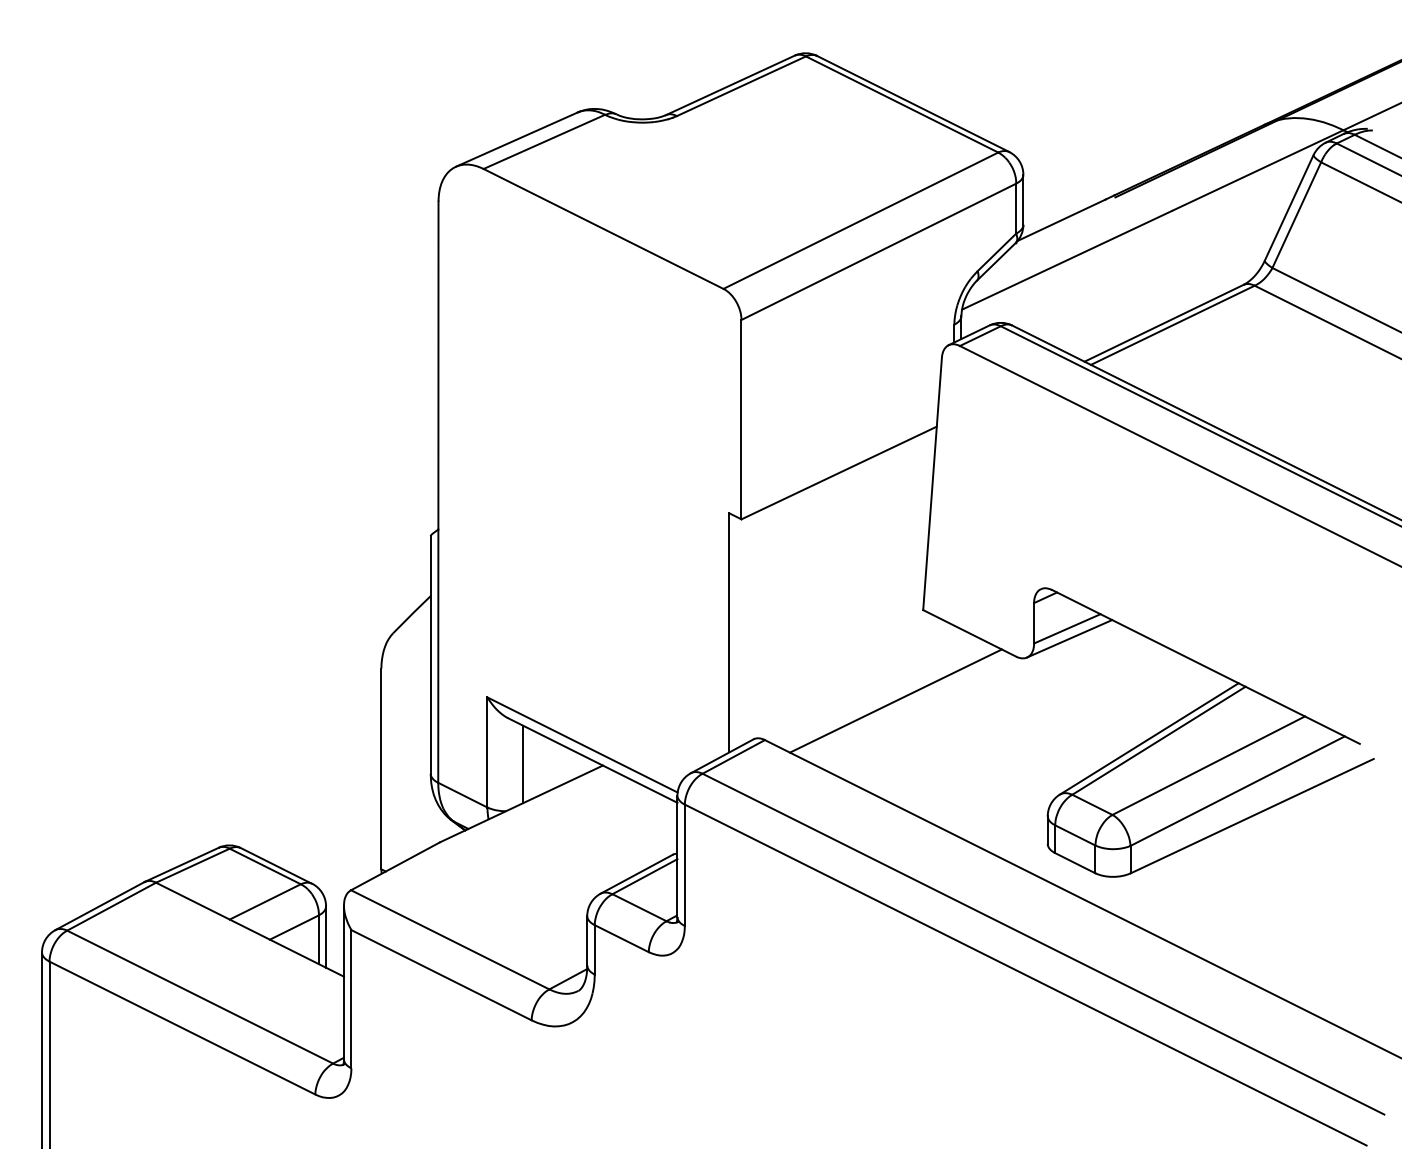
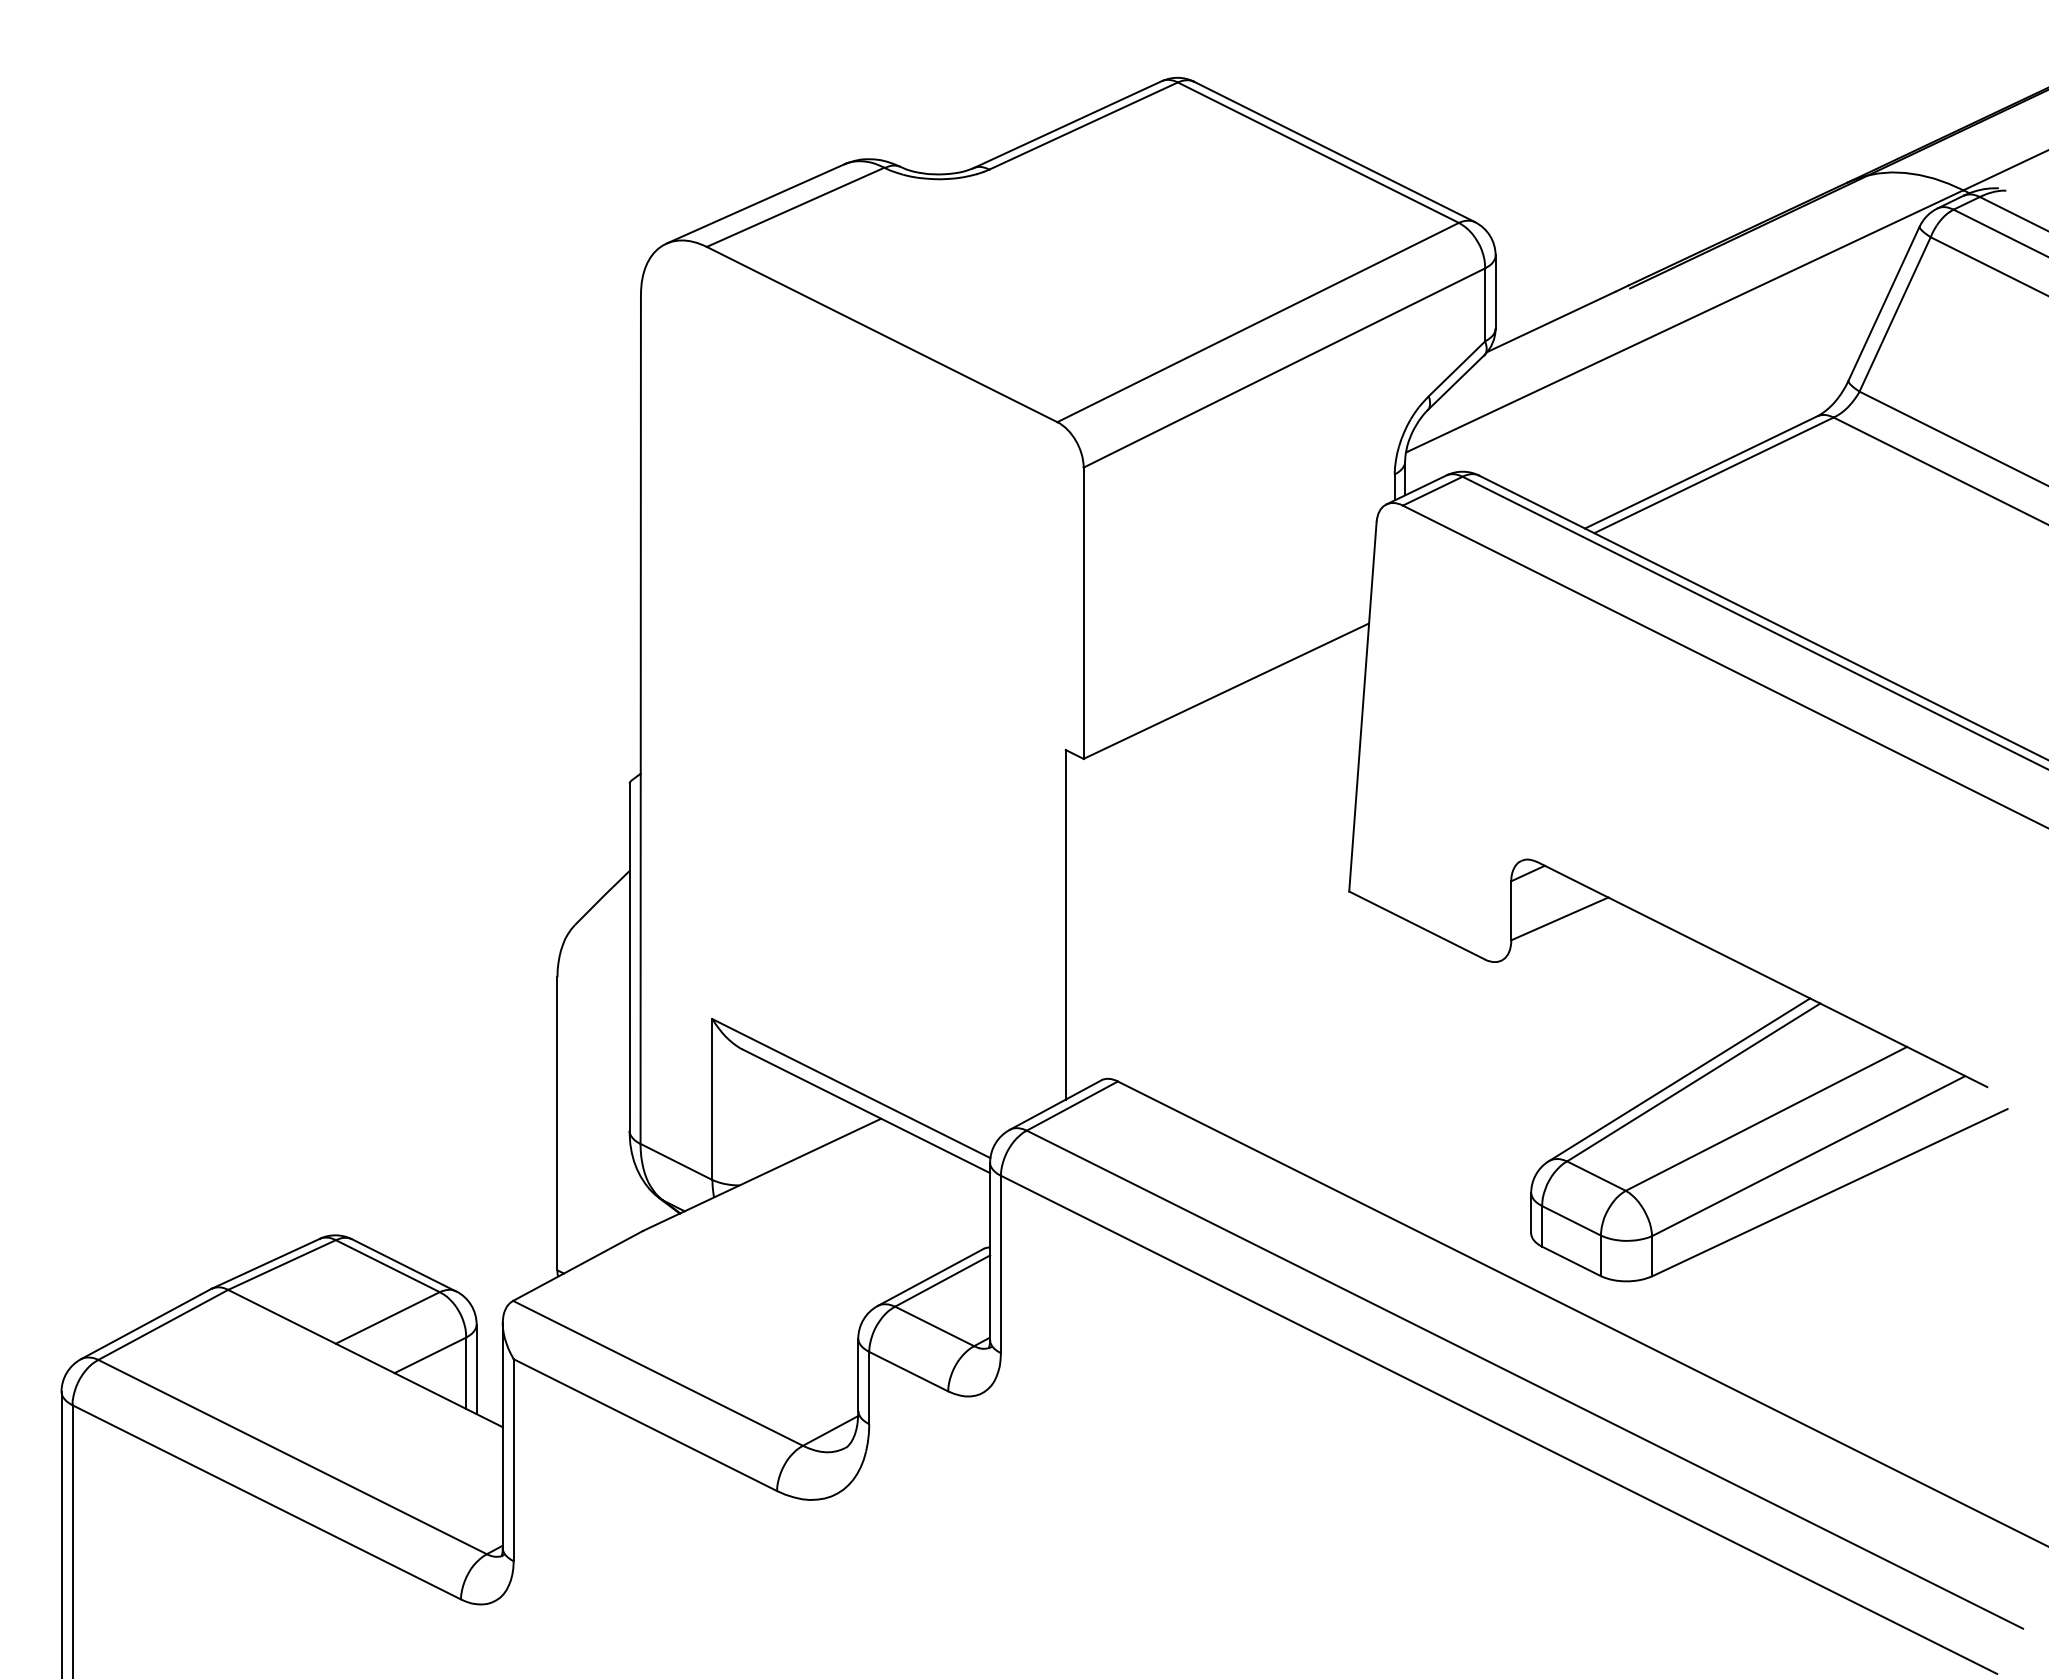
line: (1069, 638) -> (1562, 933), removed
line: (895, 700) -> (1308, 1023), removed
line: (523, 764) -> (765, 1117), removed

